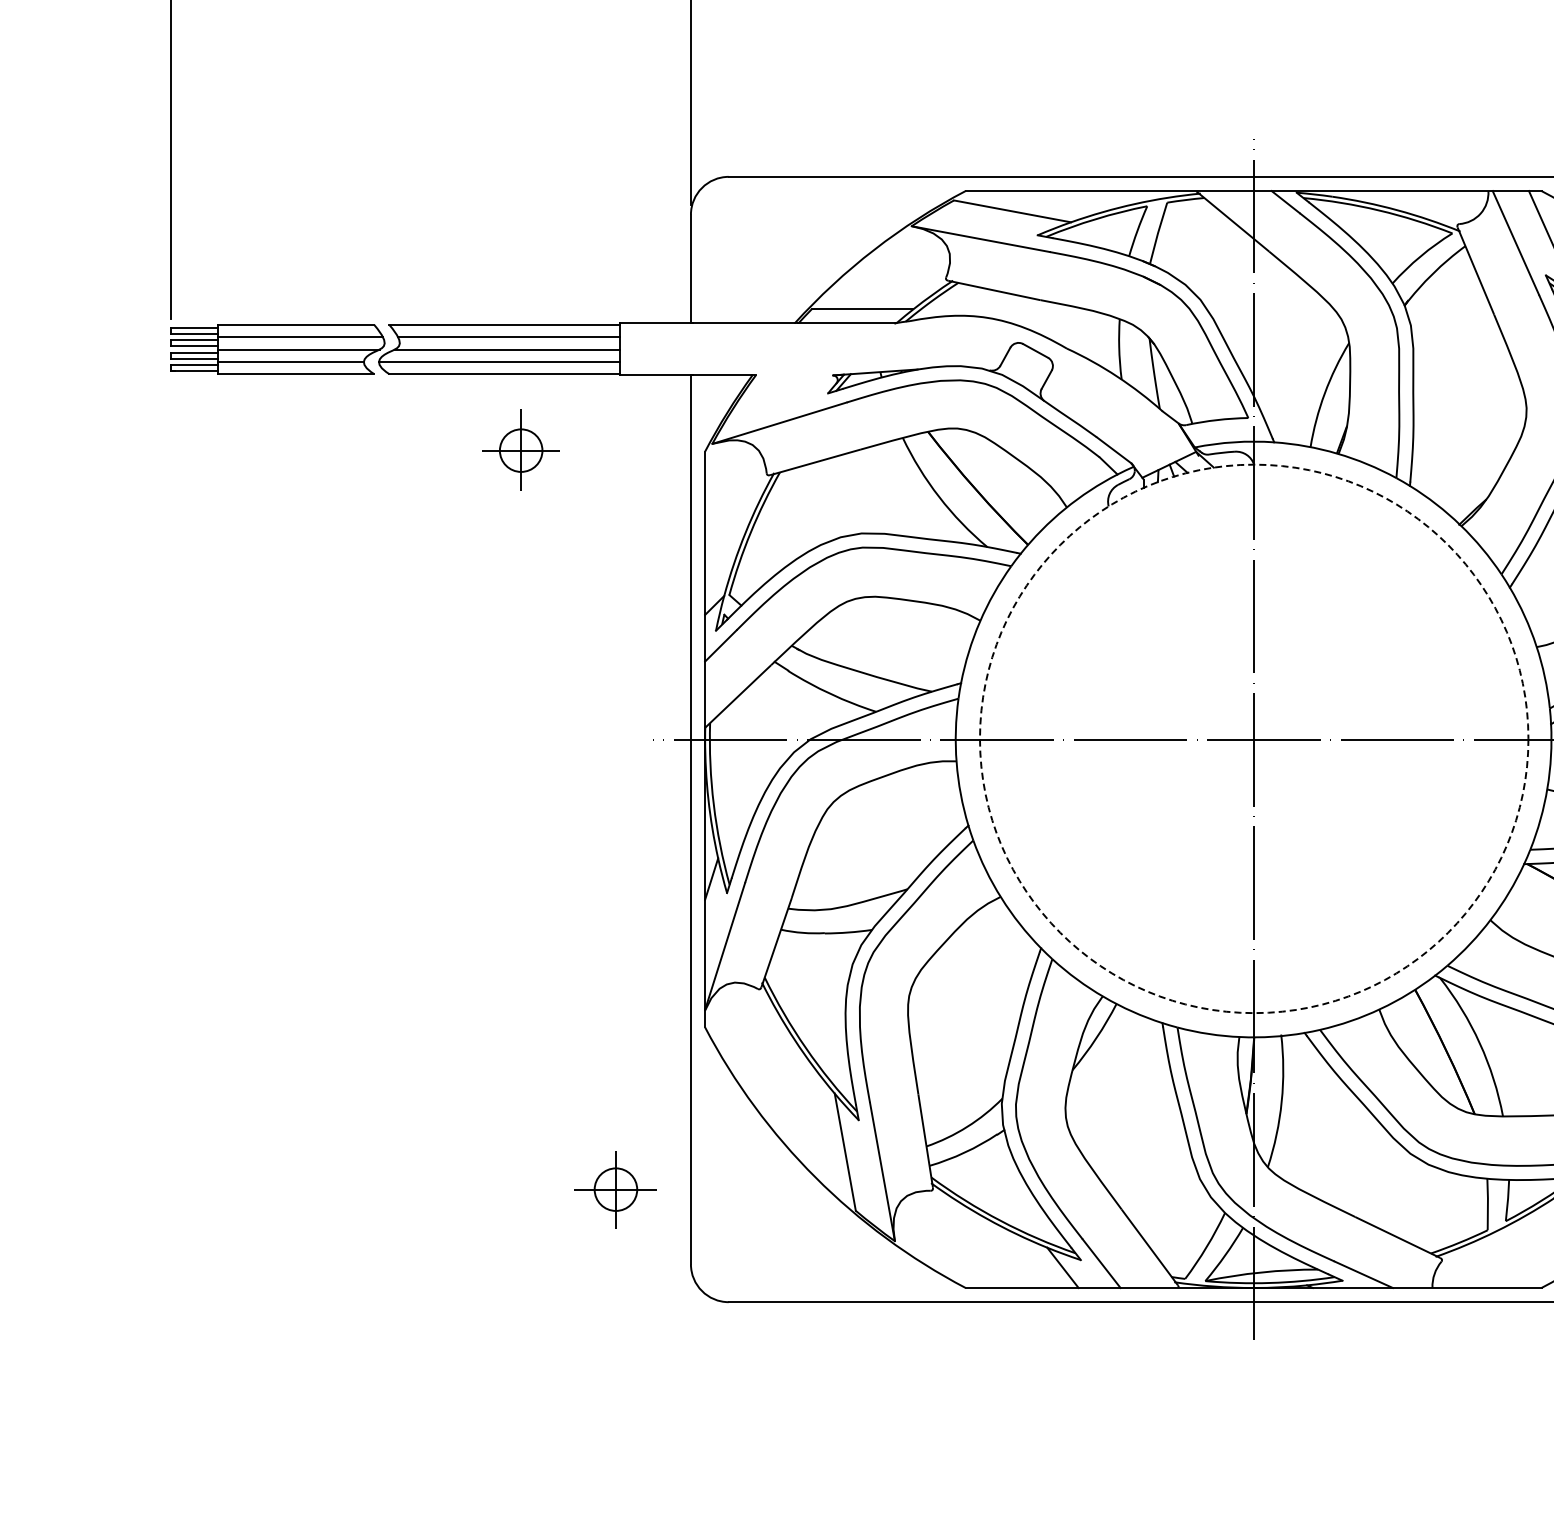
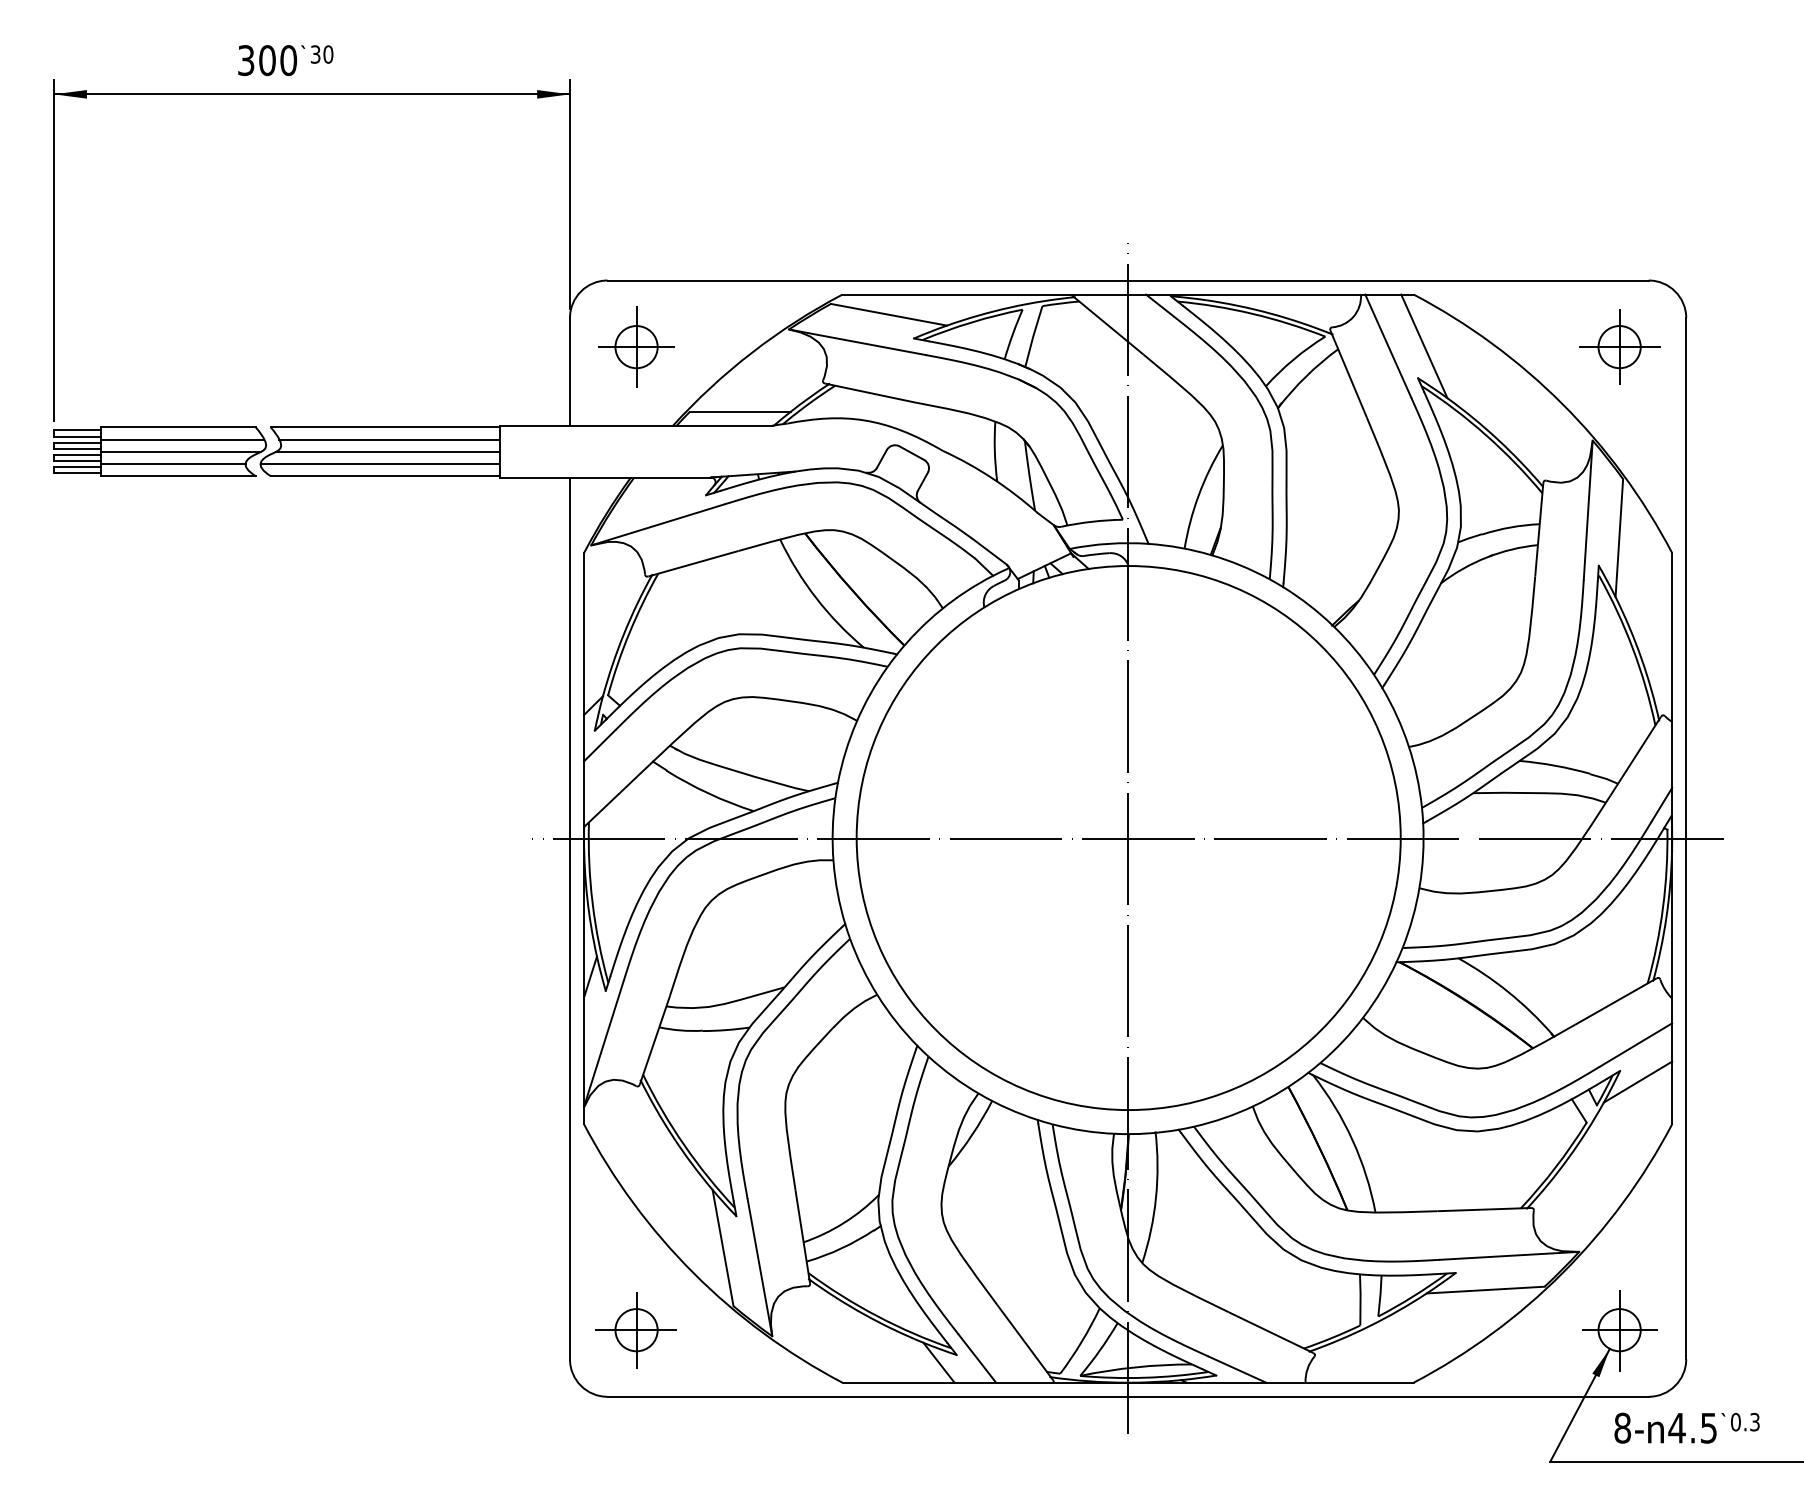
line: (794, 375) -> (672, 477), added
part: (521, 450) -> (636, 346), moved
circle: (1254, 739) -> (1128, 838), dashed -> solid
part: (614, 1189) -> (635, 1330), moved

